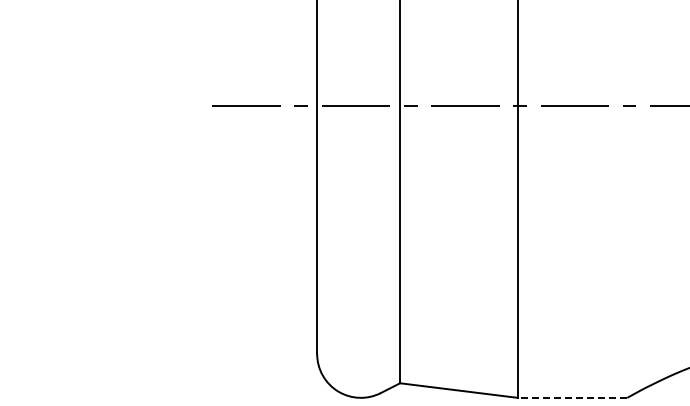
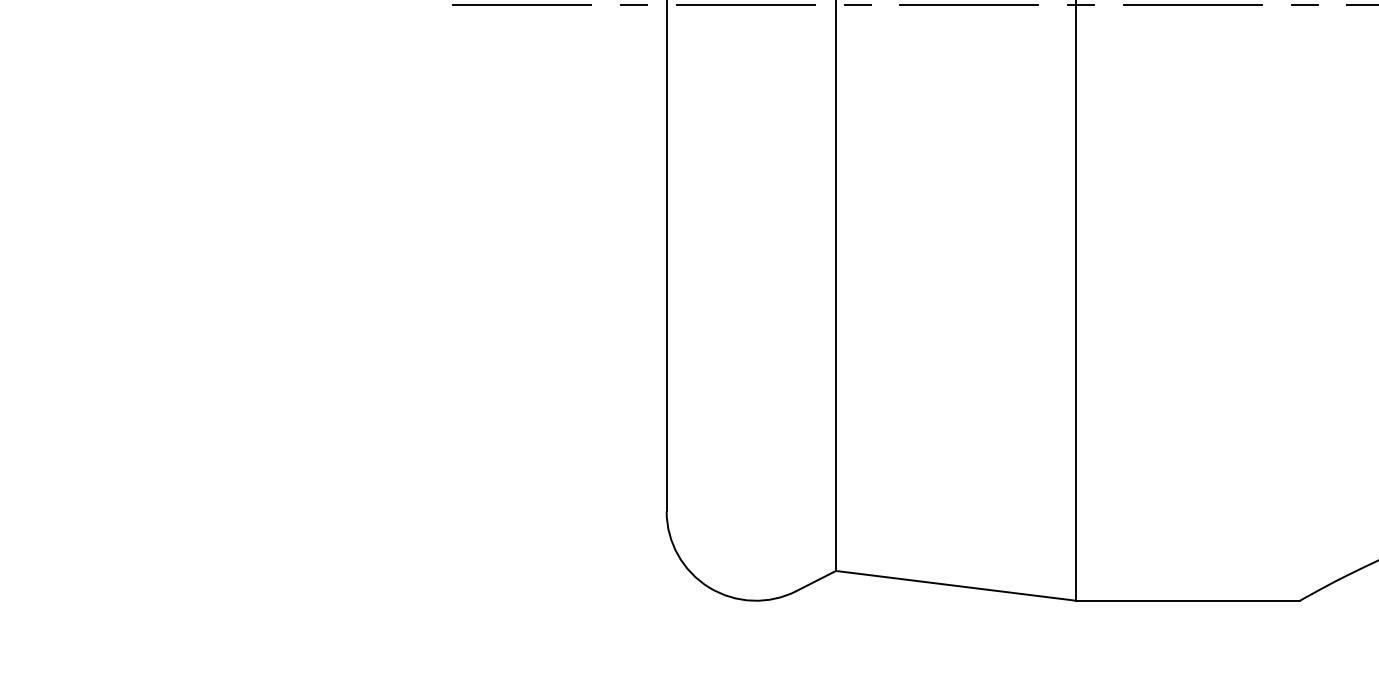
line: (572, 397) -> (1188, 600), dashed -> solid

